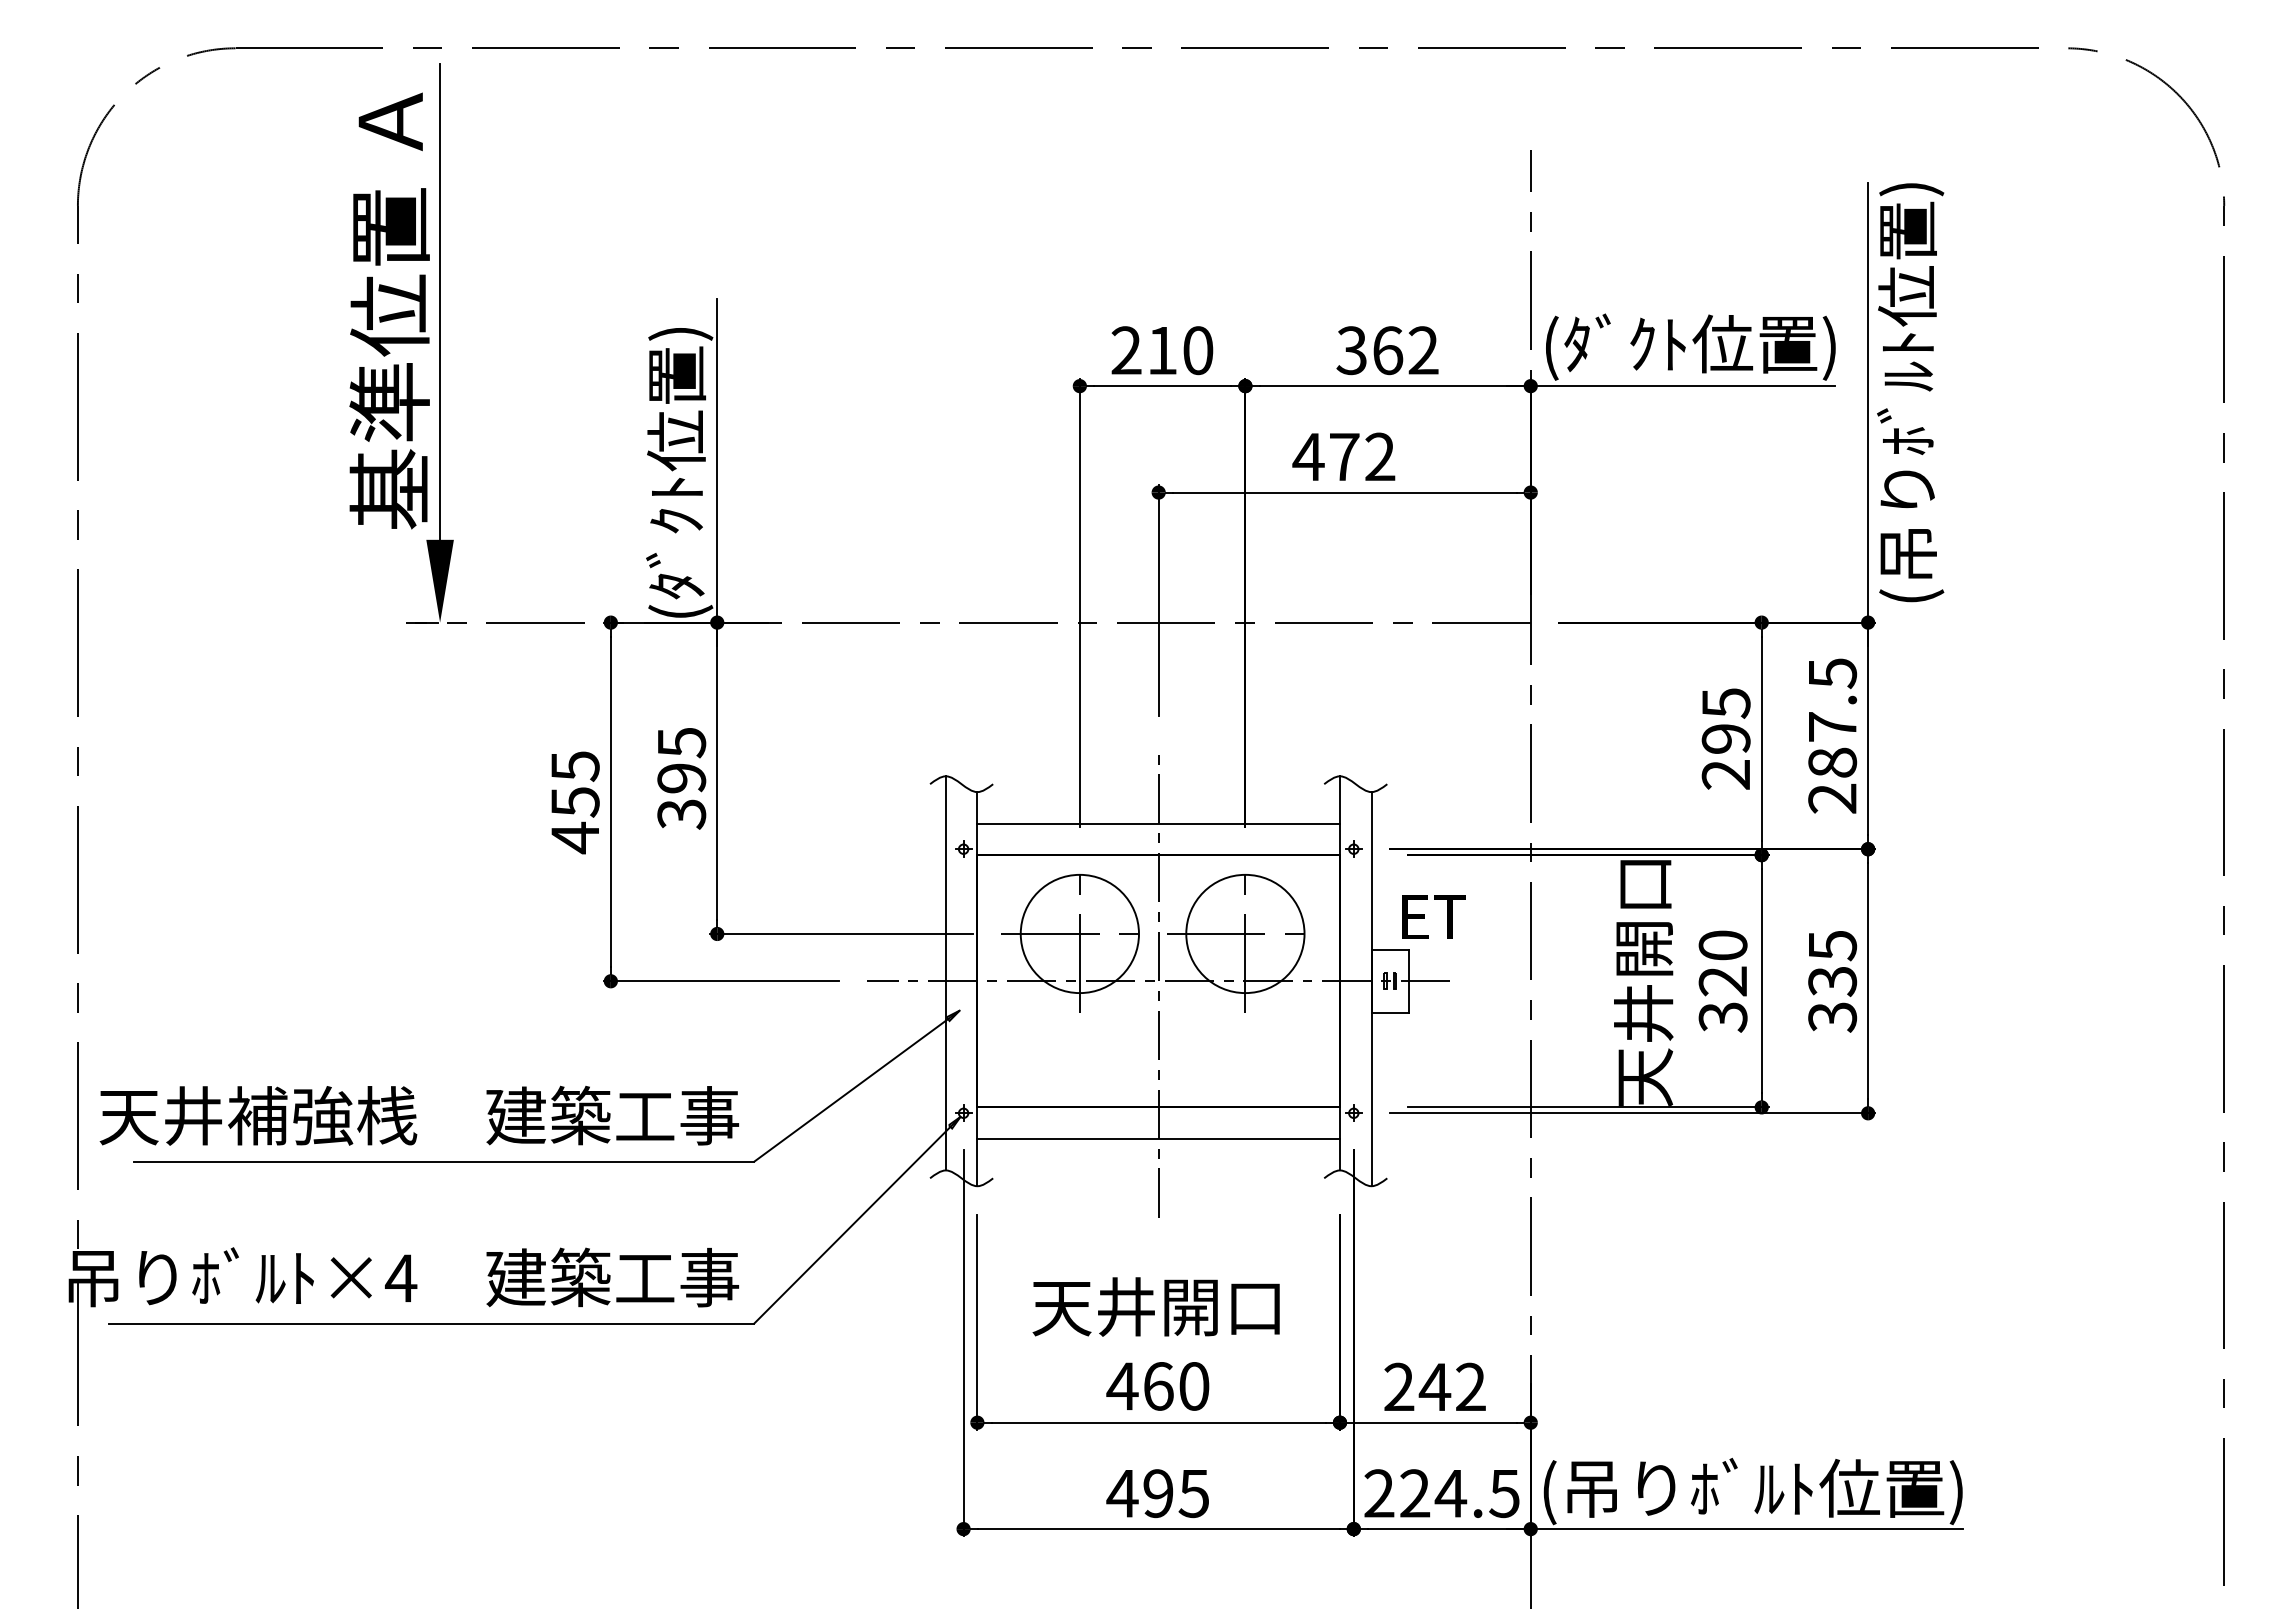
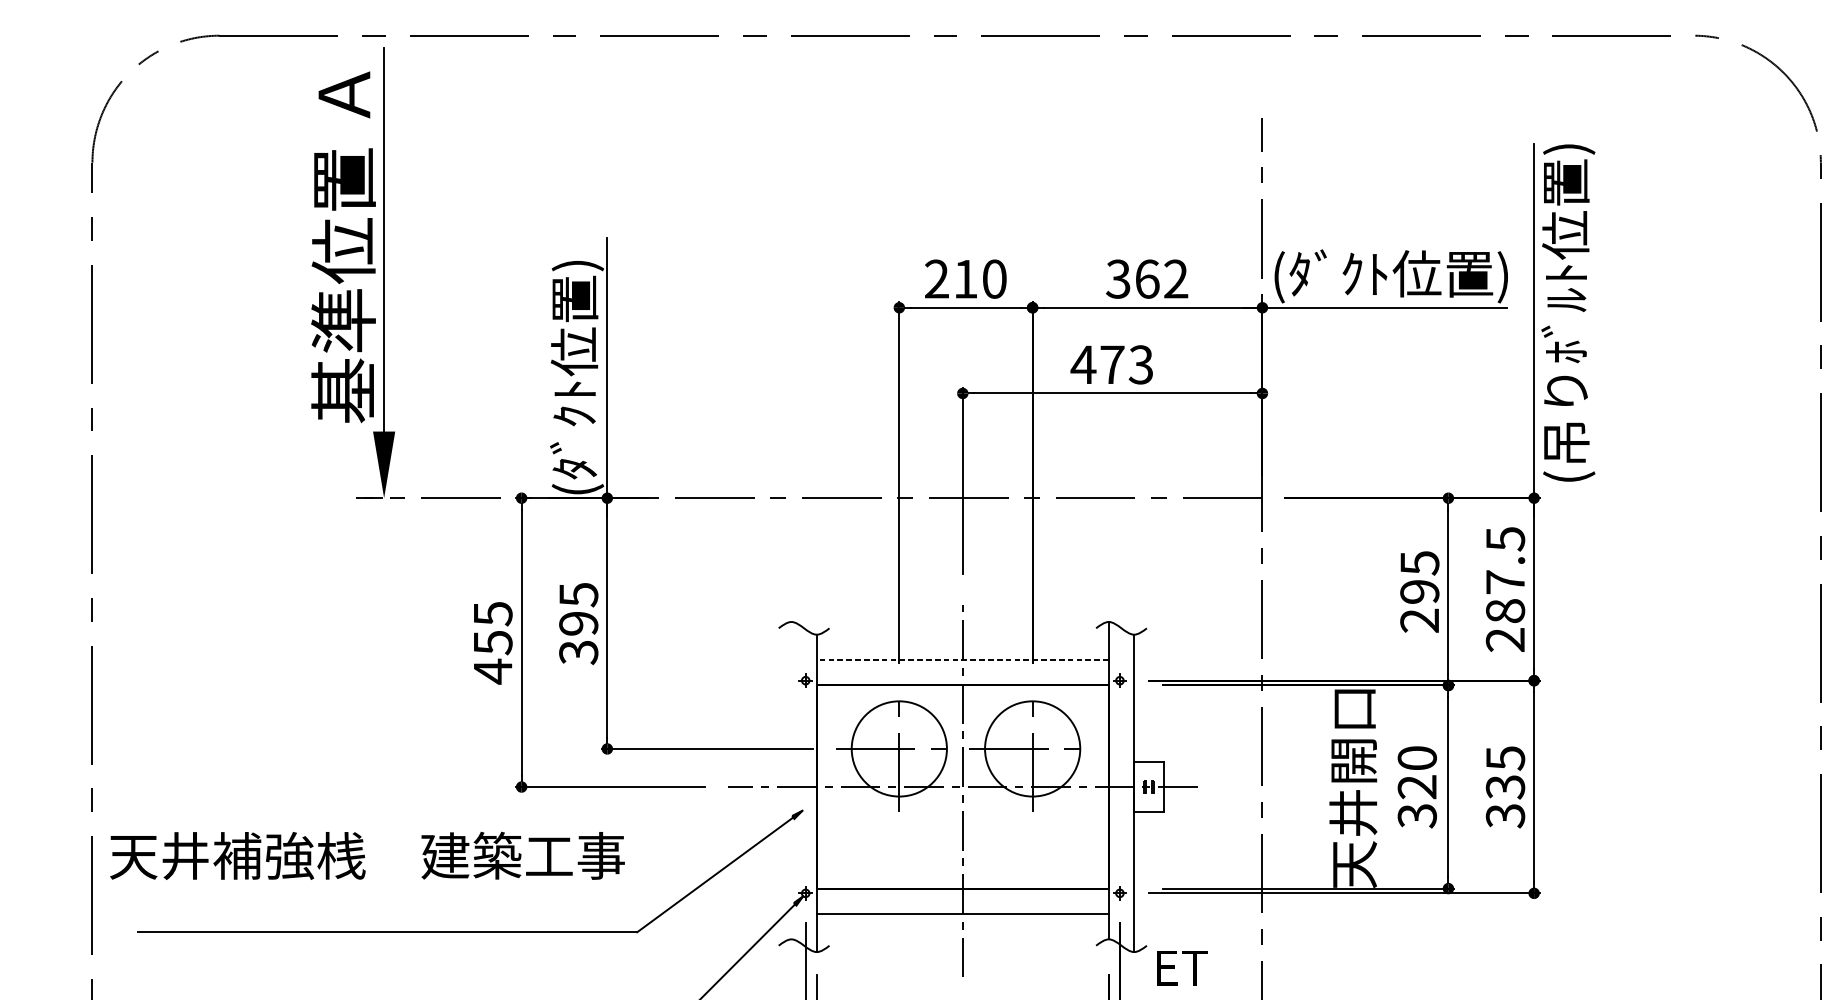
text: (1379, 457) -> (1140, 365), 472 -> 473
line: (1158, 823) -> (962, 659), solid -> dashed
text: (1433, 916) -> (1181, 967), moved
line: (945, 973) -> (791, 780), removed
text: (419, 1115) -> (367, 855), moved

